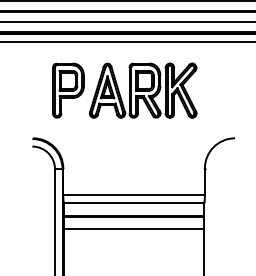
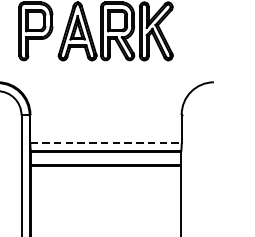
line: (134, 195) -> (106, 143), solid -> dashed
line: (134, 229) -> (106, 179), removed

